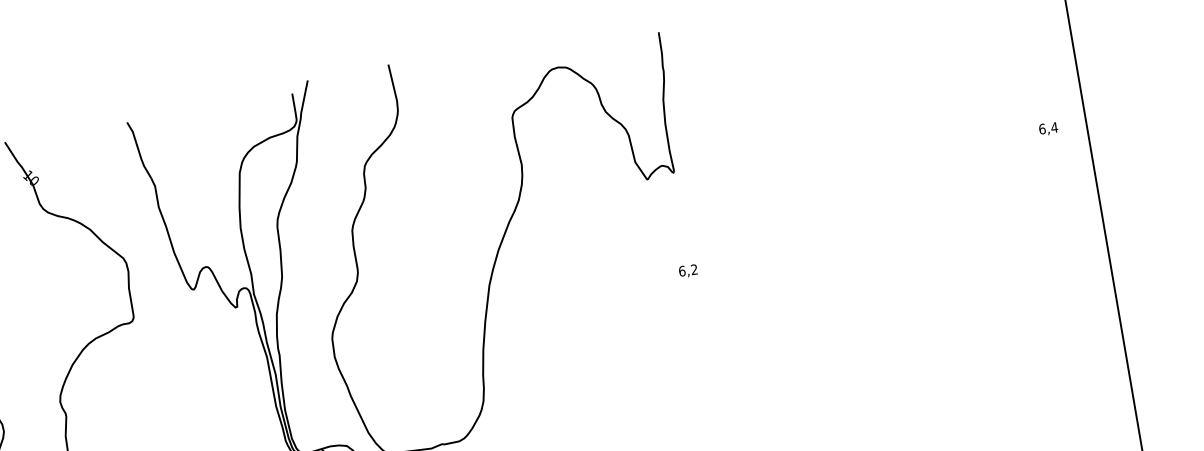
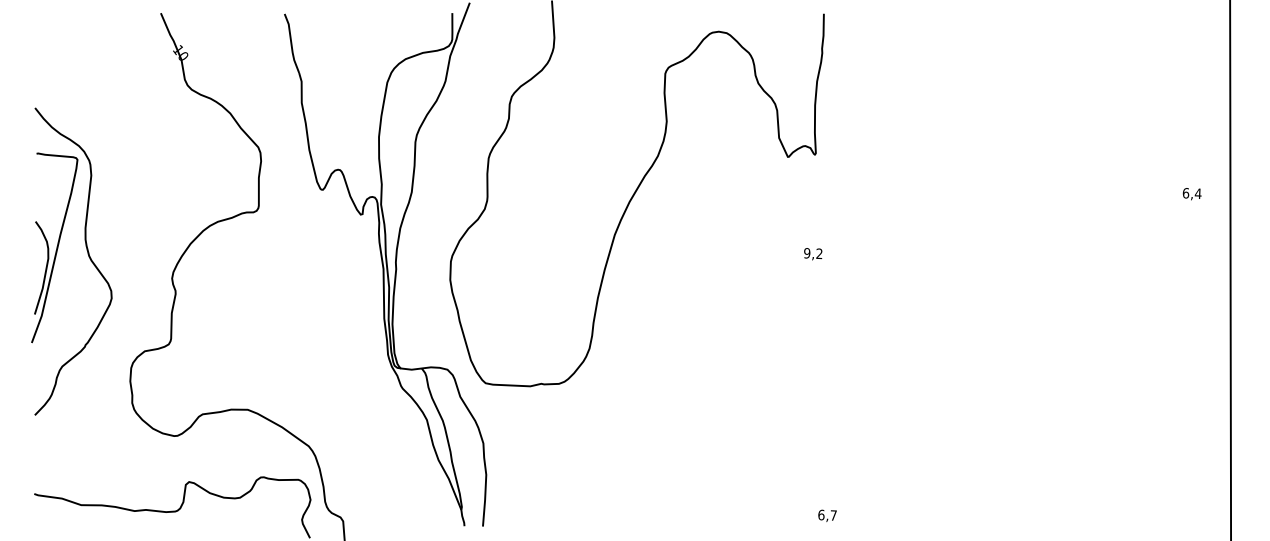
text: (1047, 129) -> (1191, 194), moved
text: (682, 271) -> (807, 253), 6,2 -> 9,2

